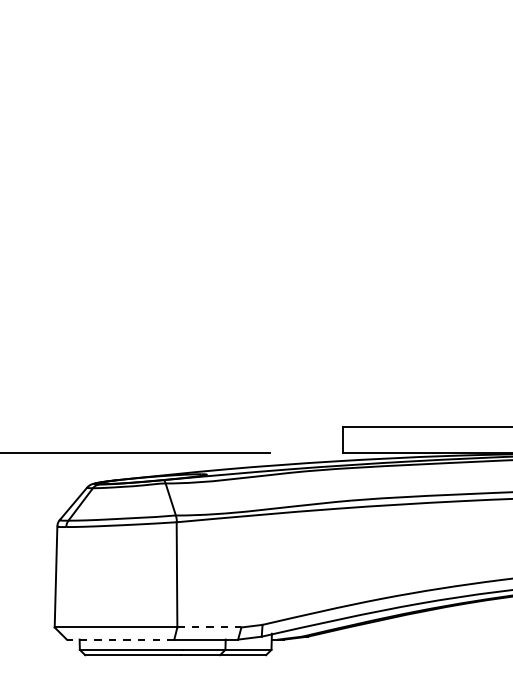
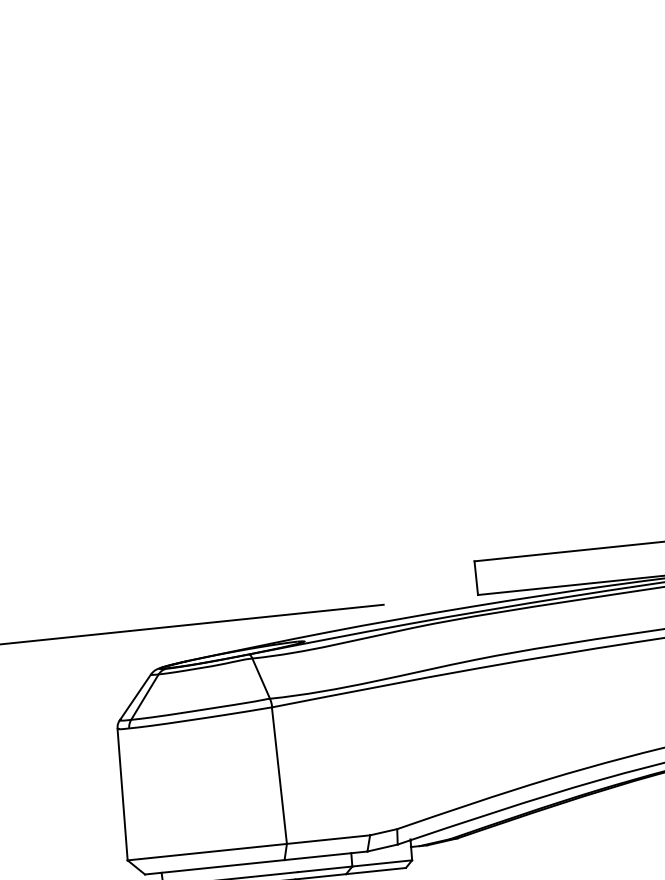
line: (209, 627) -> (328, 839), dashed -> solid
line: (120, 639) -> (214, 867), dashed -> solid

